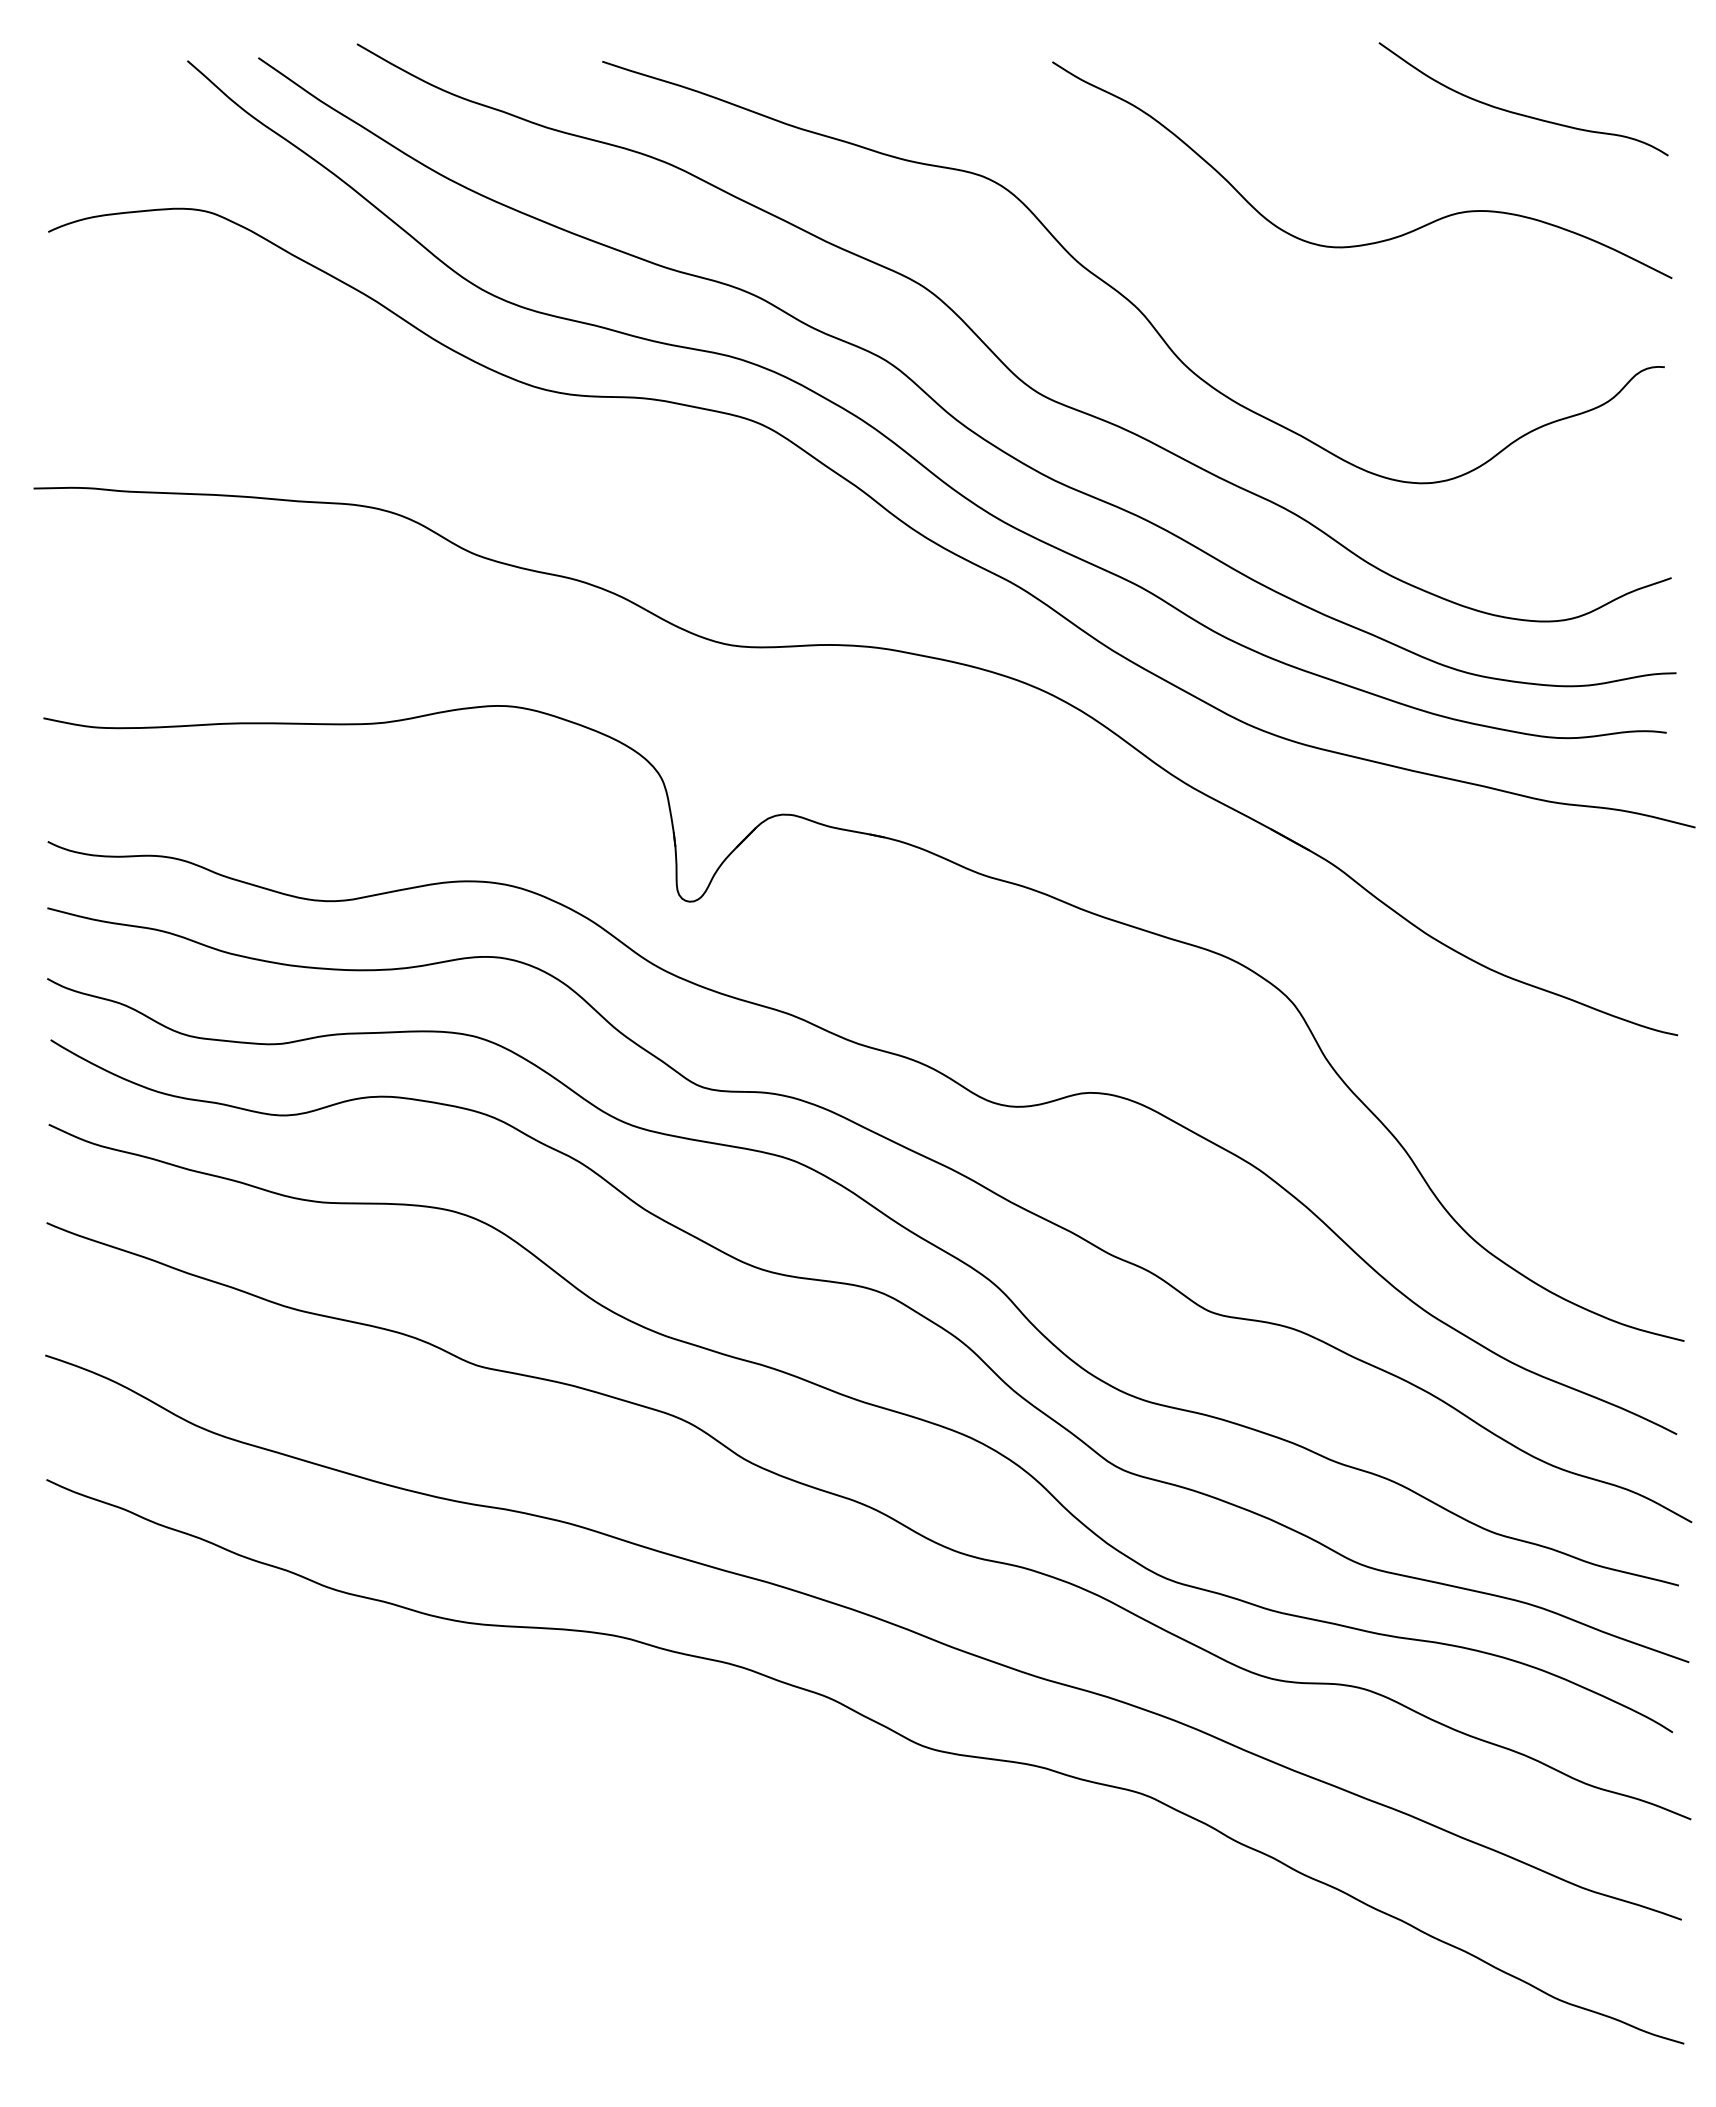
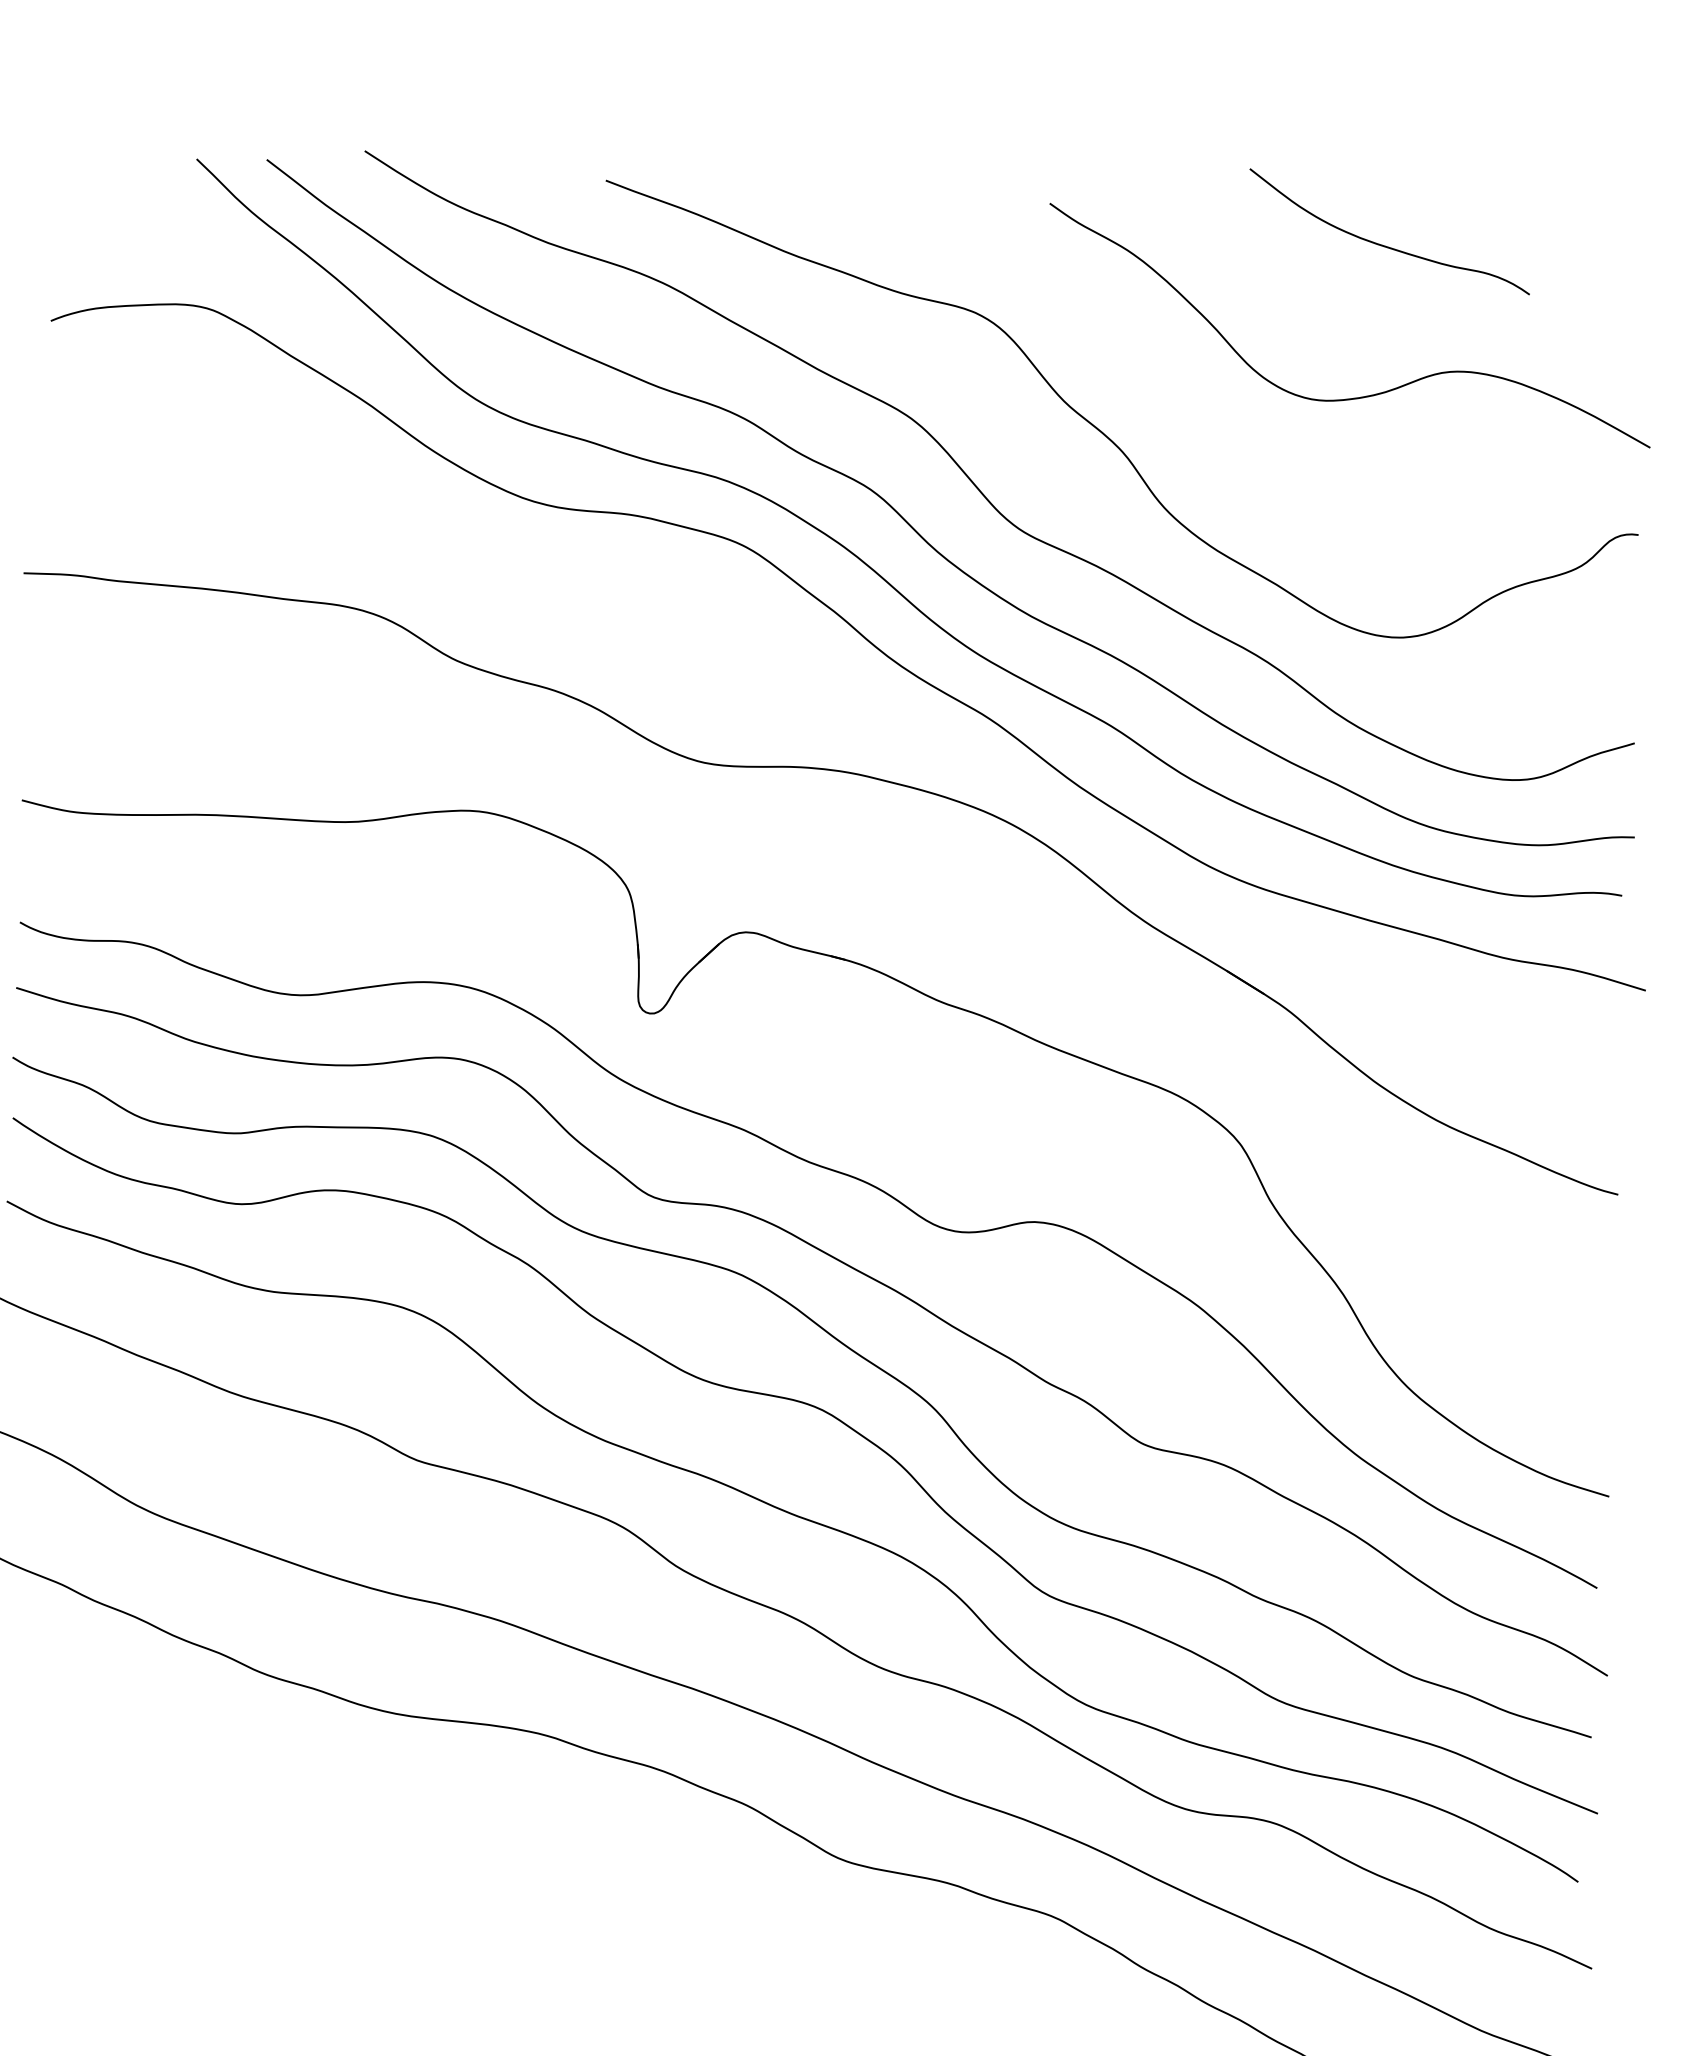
curve: (1517, 112) -> (1383, 244), moved

